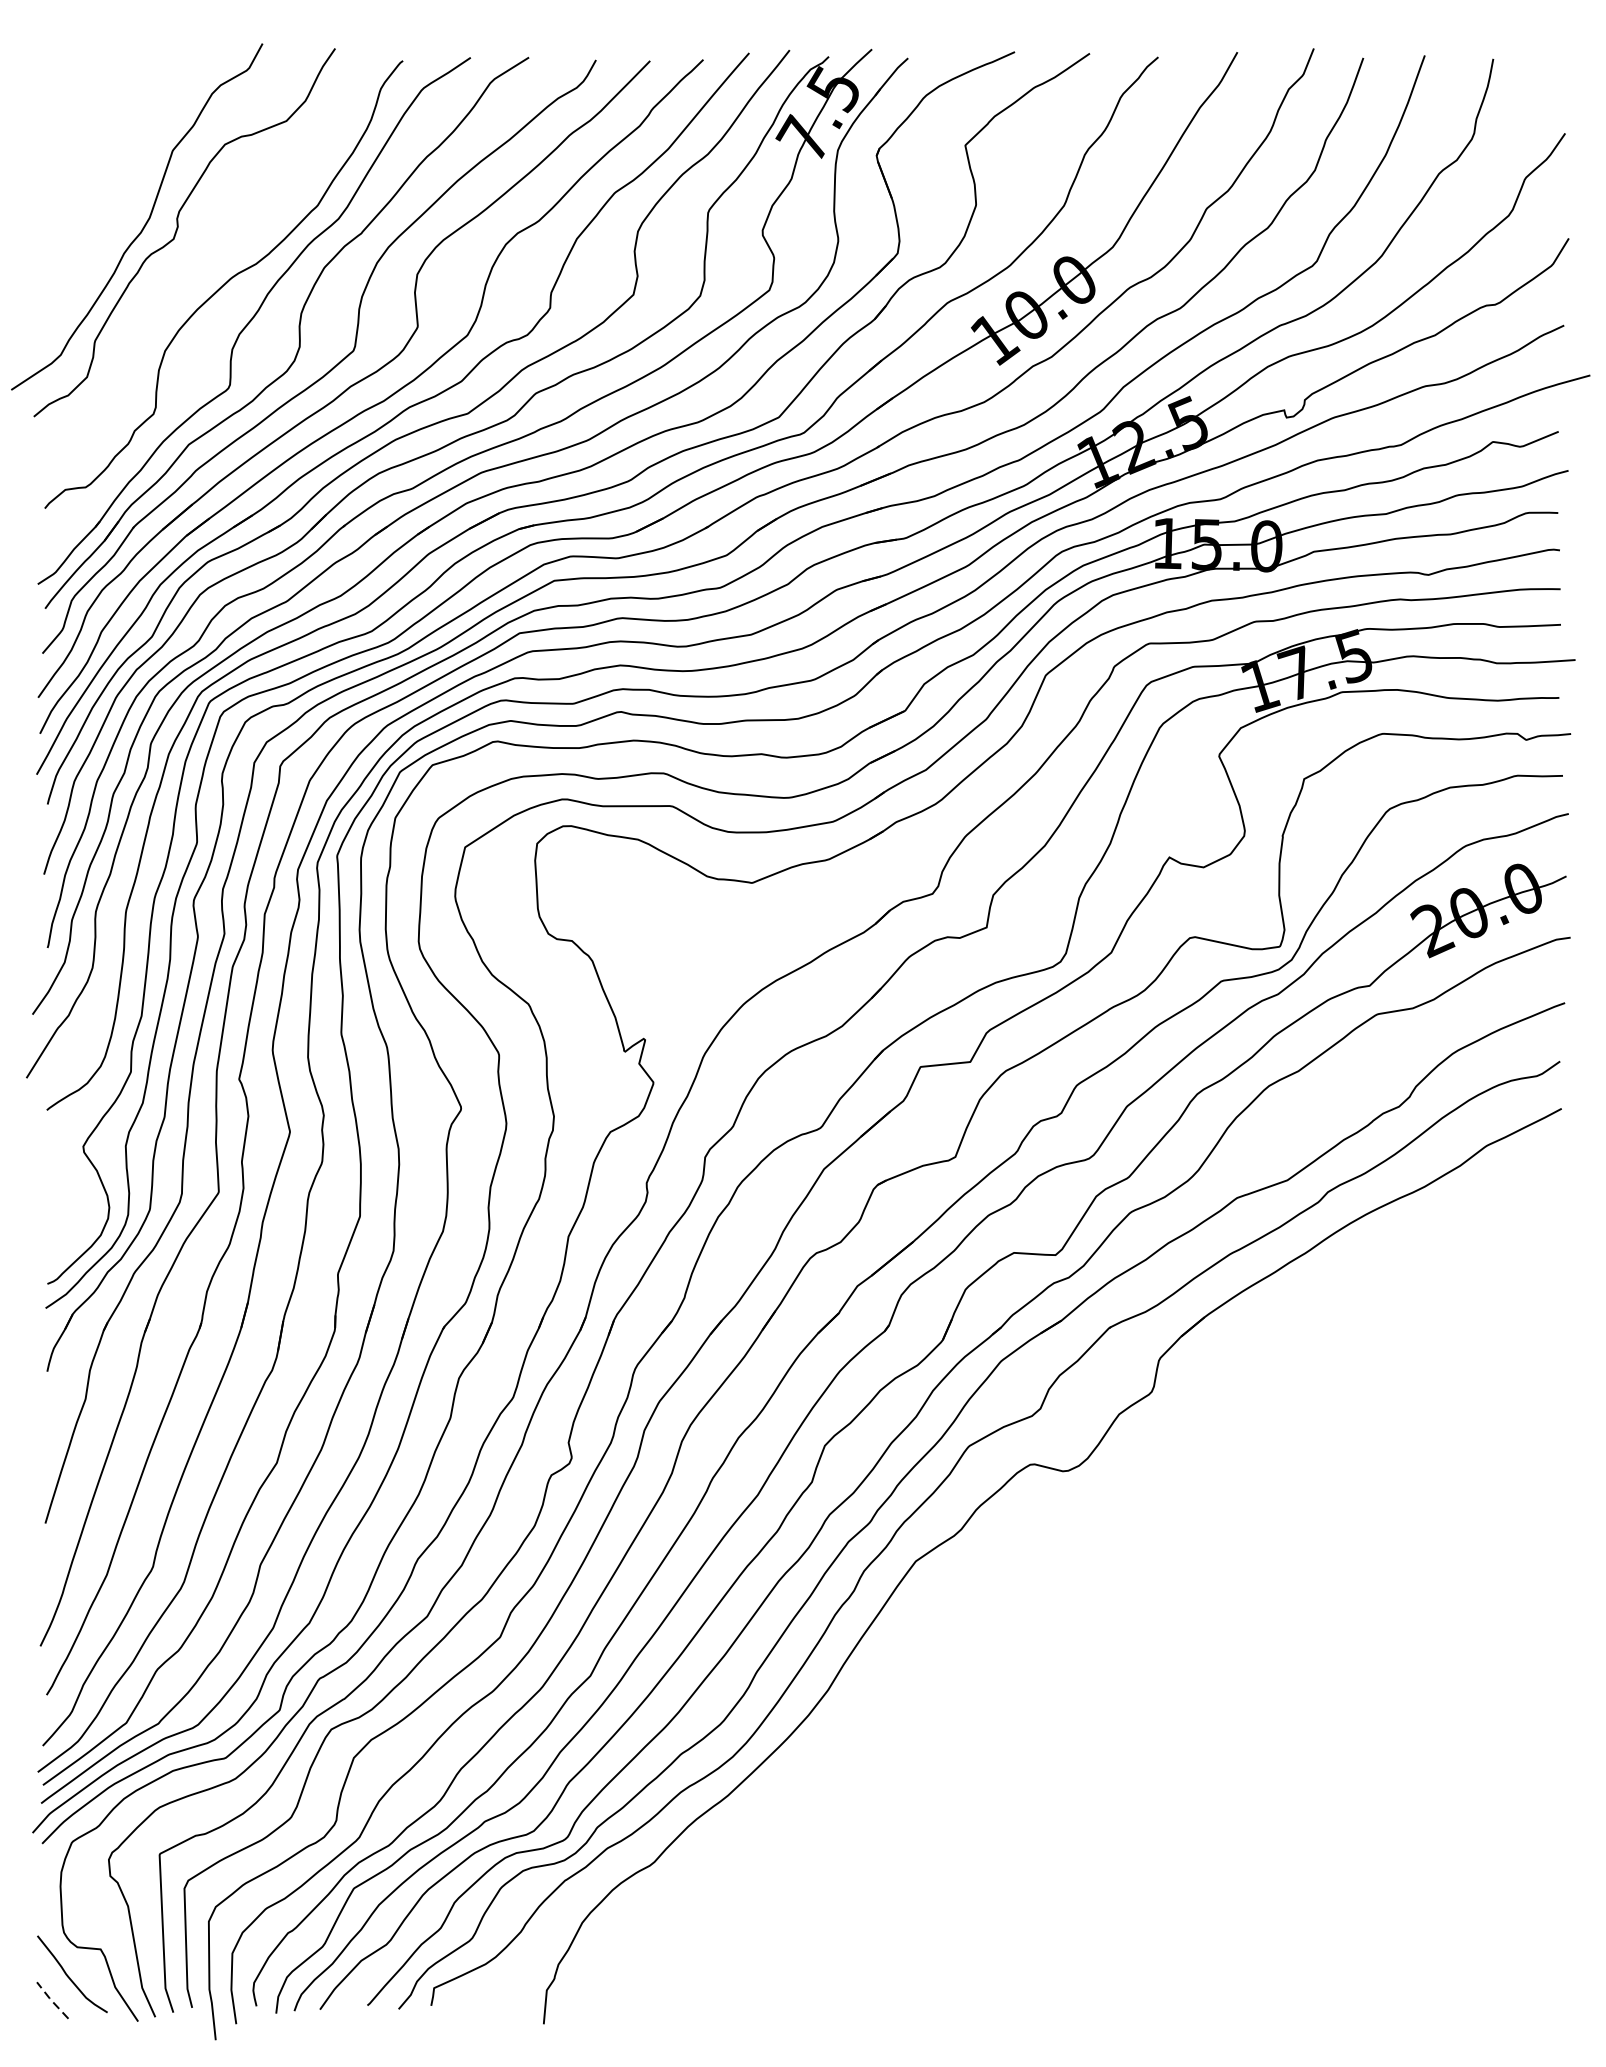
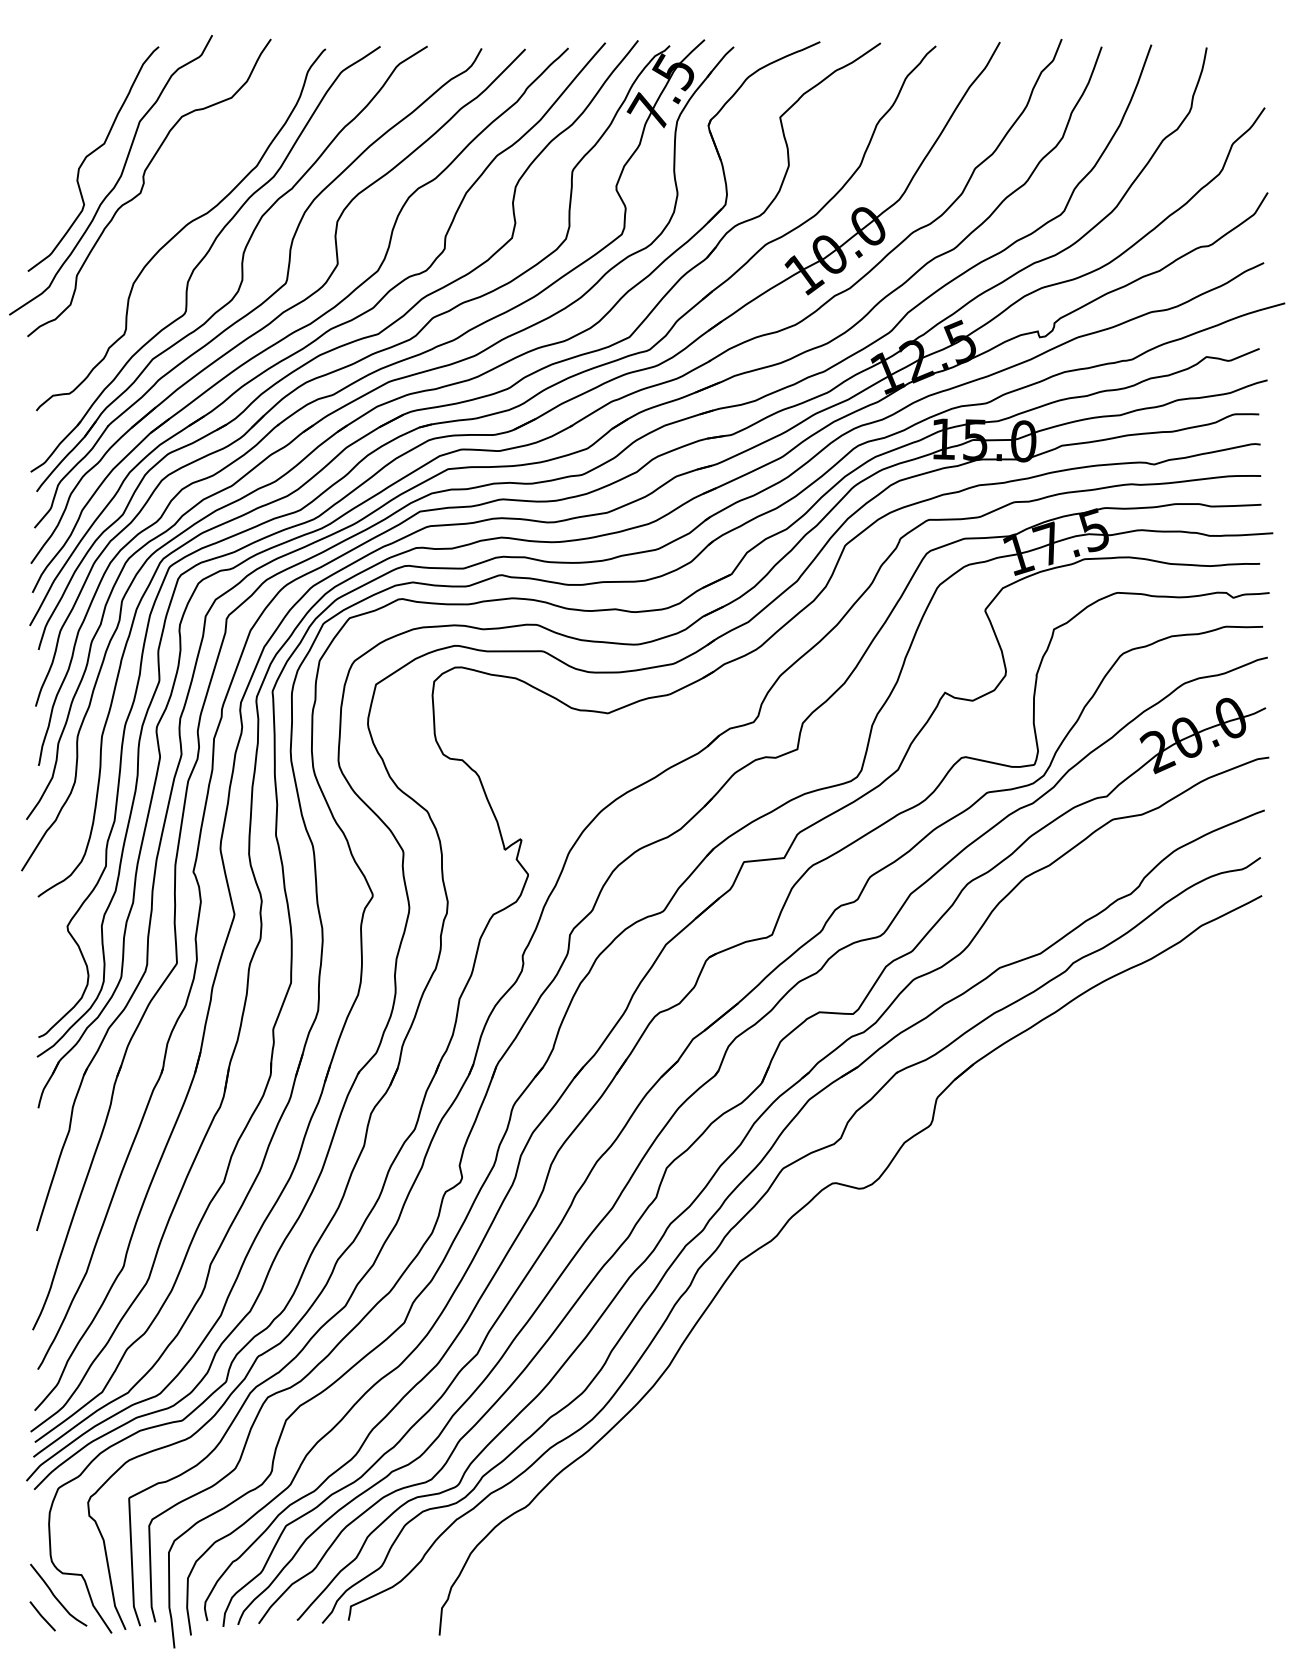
curve: (113, 191) -> (91, 154), added
line: (51, 2000) -> (41, 1616), dashed -> solid

